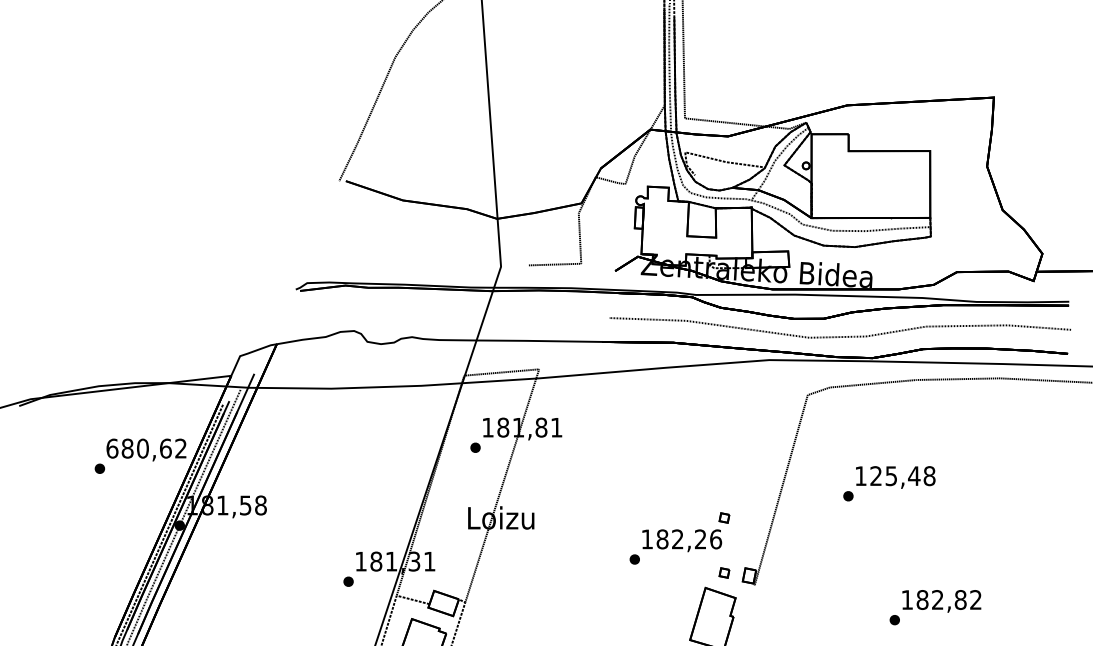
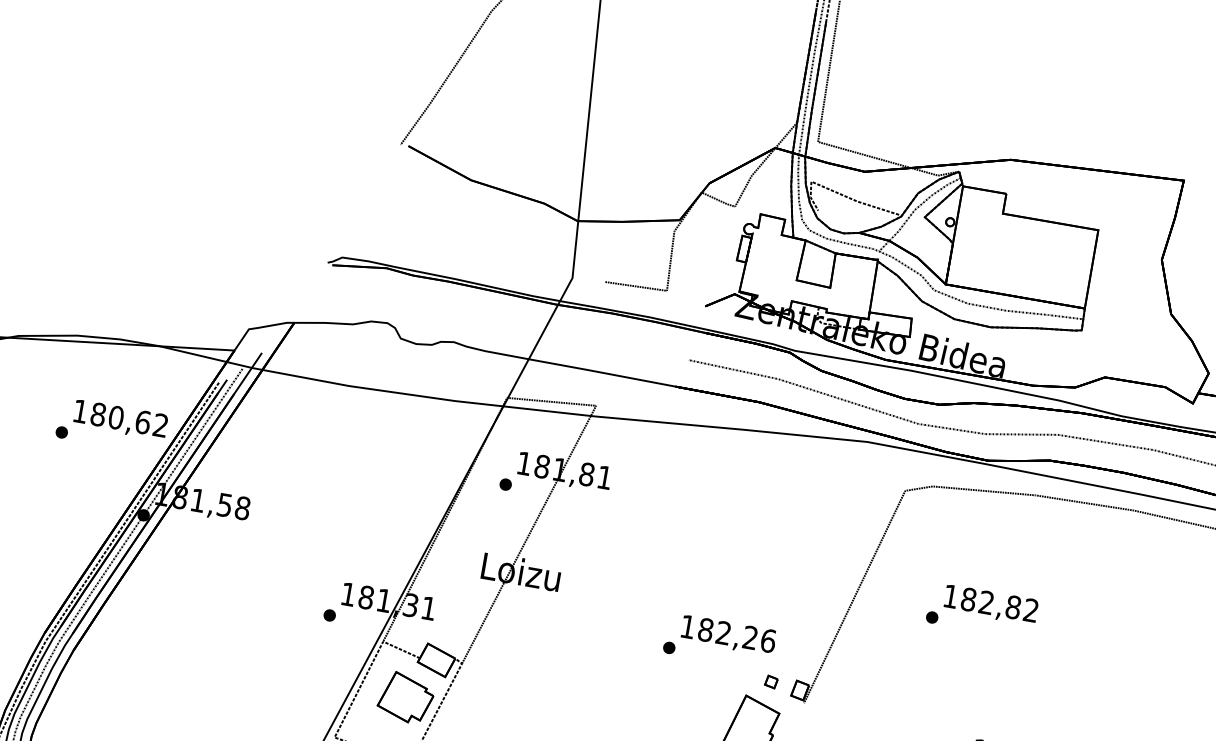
text: (112, 448) -> (80, 411), 680,62 -> 180,62
text: (902, 476) -> (999, 605), 125,48 -> 182,82
part: (724, 517) -> (782, 617), removed

